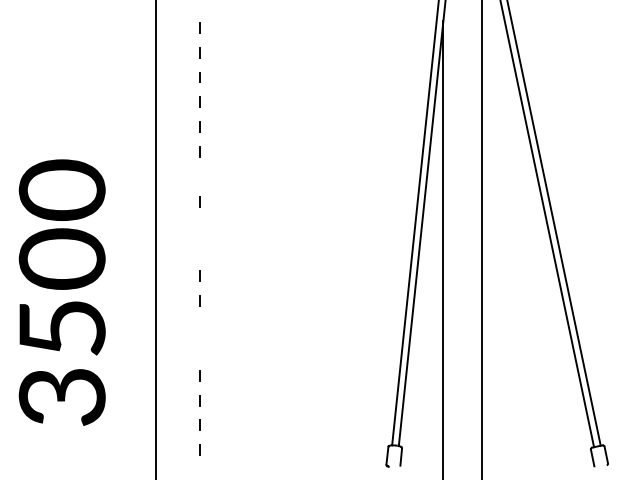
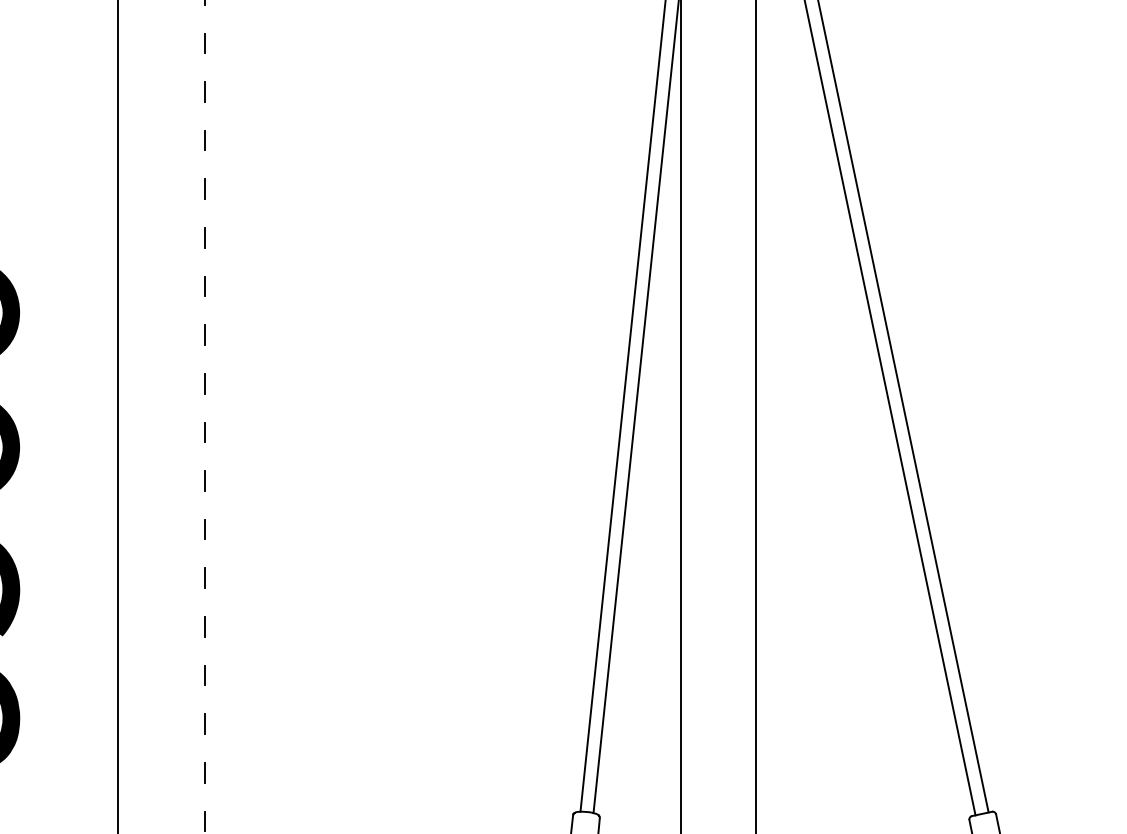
line: (199, 176) -> (203, 285), added
line: (199, 226) -> (203, 383), added
line: (199, 251) -> (203, 432), added
line: (199, 325) -> (203, 577), added
line: (199, 350) -> (203, 626), added

